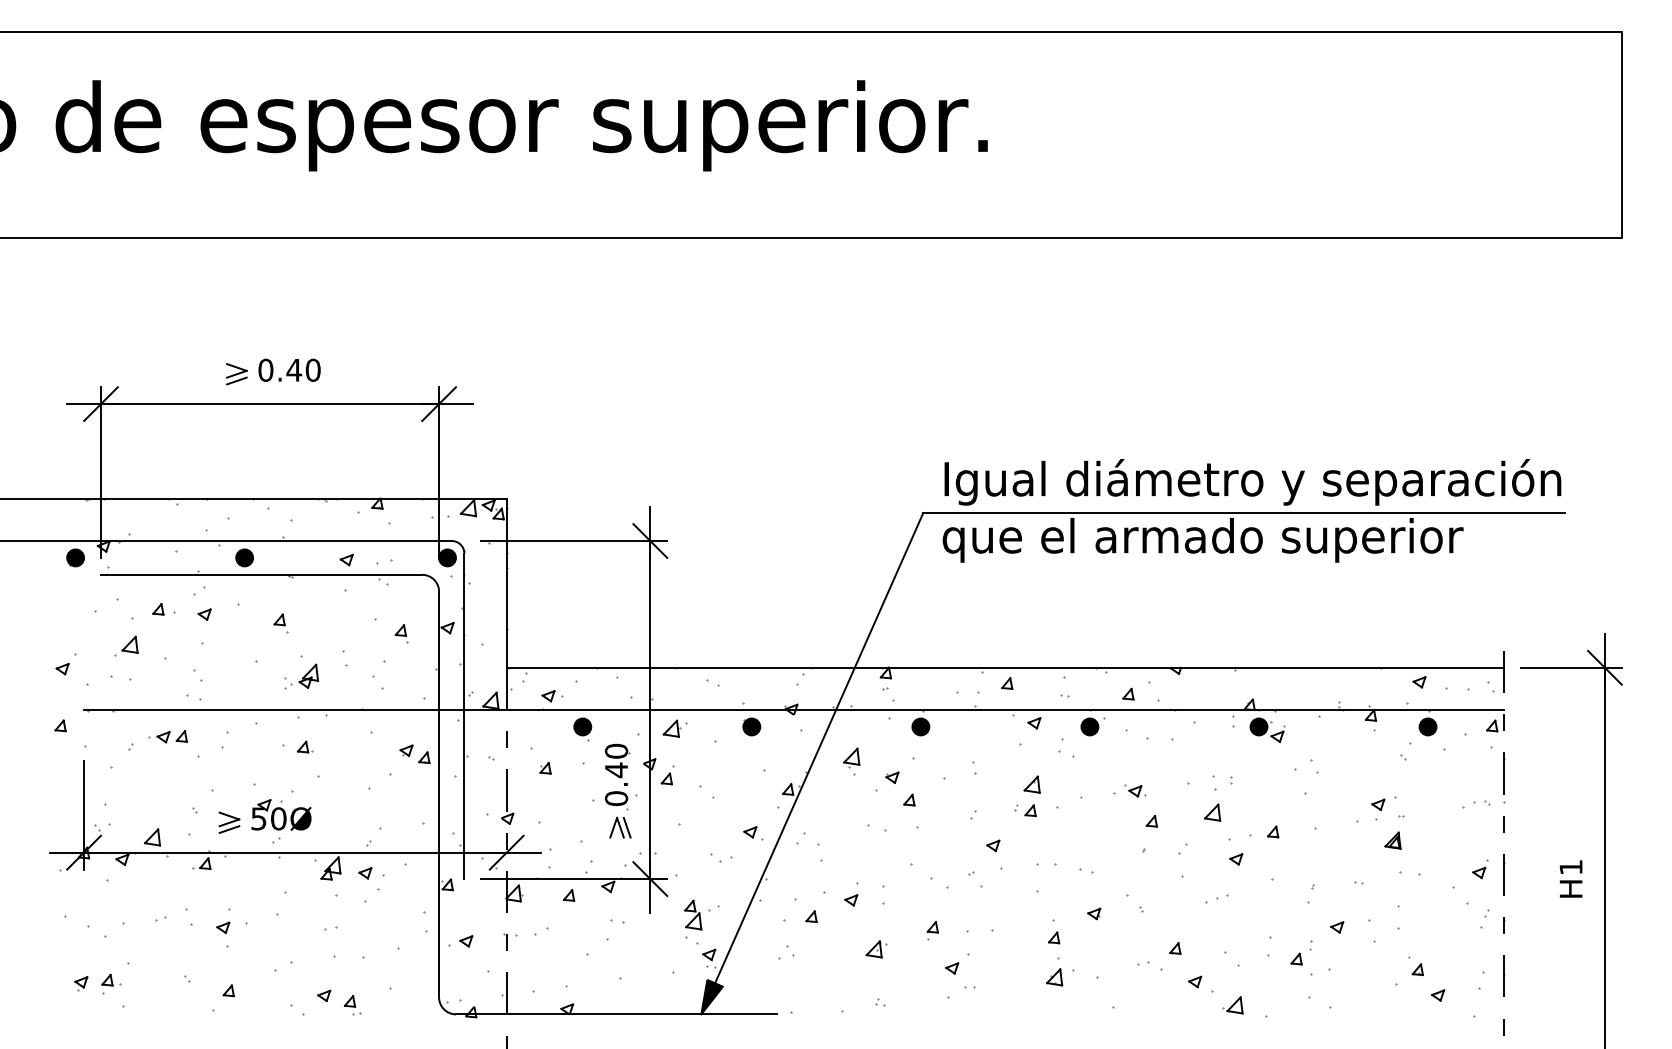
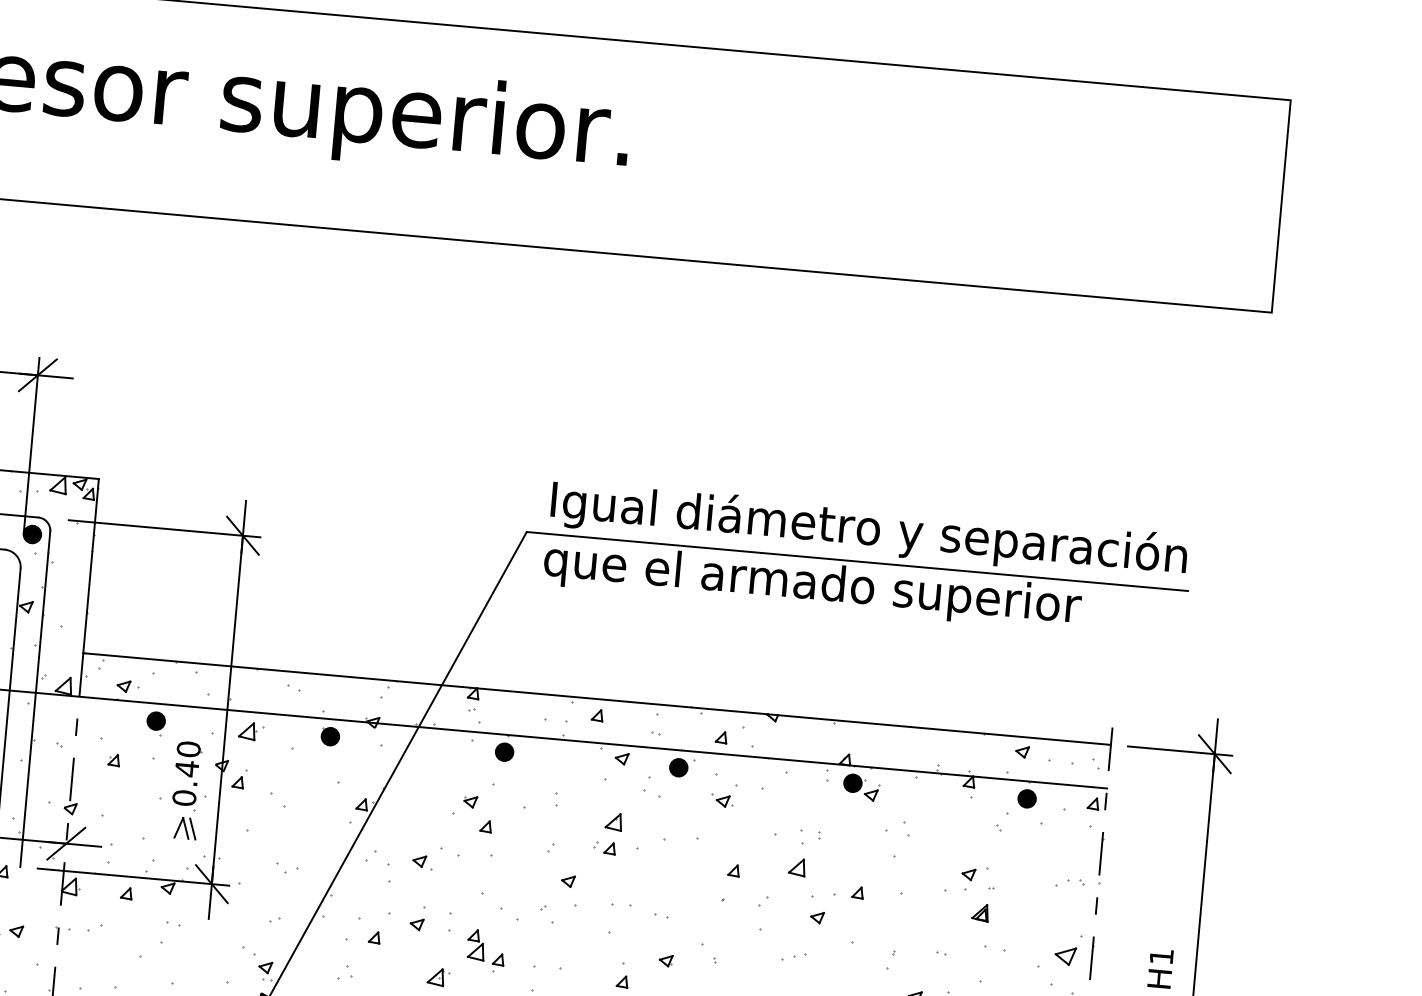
part: (851, 761) -> (429, 781), removed
part: (1135, 790) -> (723, 800), moved
part: (753, 833) -> (422, 862), moved
part: (1480, 869) -> (1068, 950), size x1.6
part: (693, 914) -> (476, 944), moved

